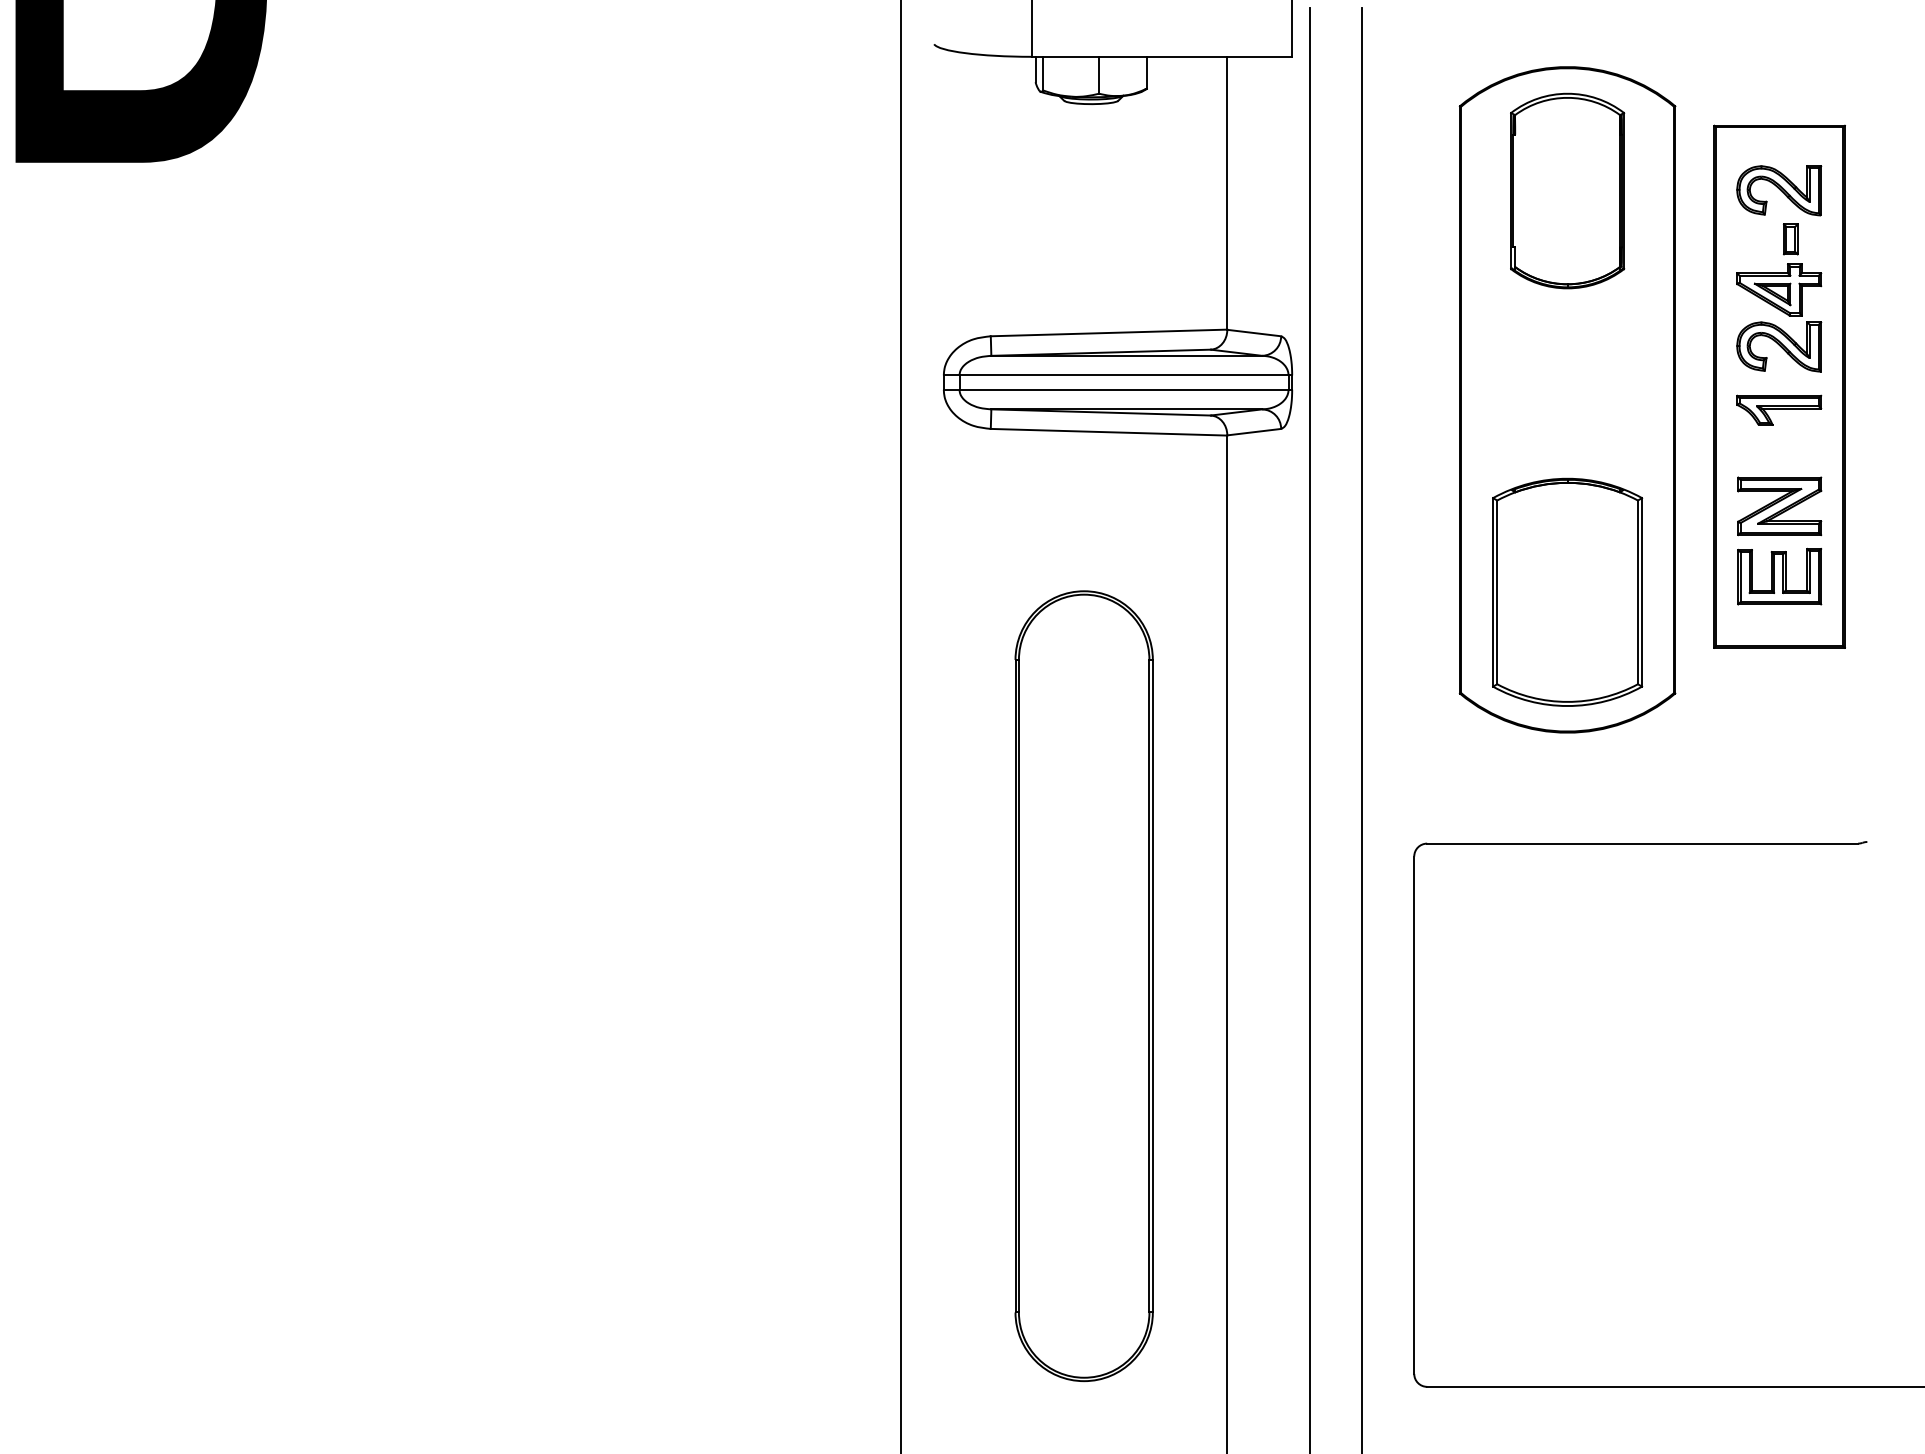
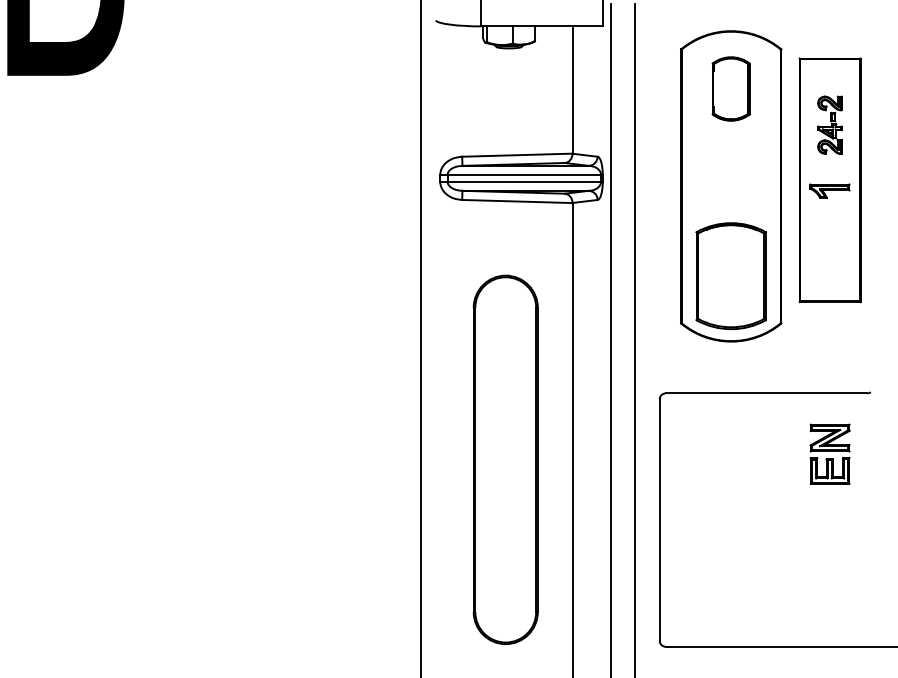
part: (1566, 189) -> (730, 88), size x0.7
part: (1778, 269) -> (829, 125), size x0.6
part: (1778, 539) -> (829, 453), moved

